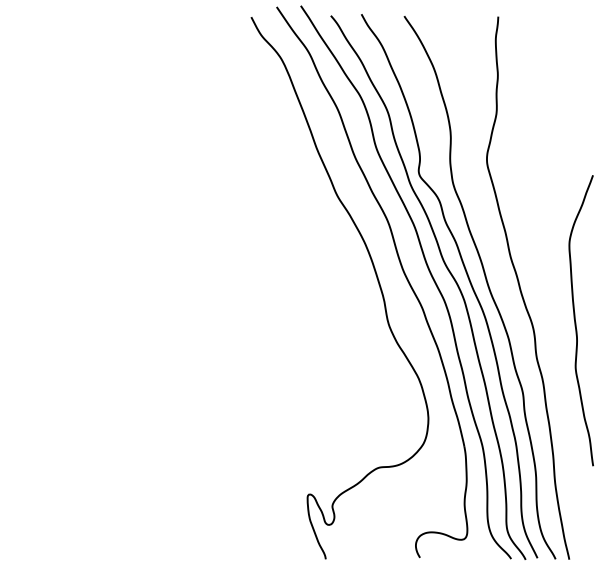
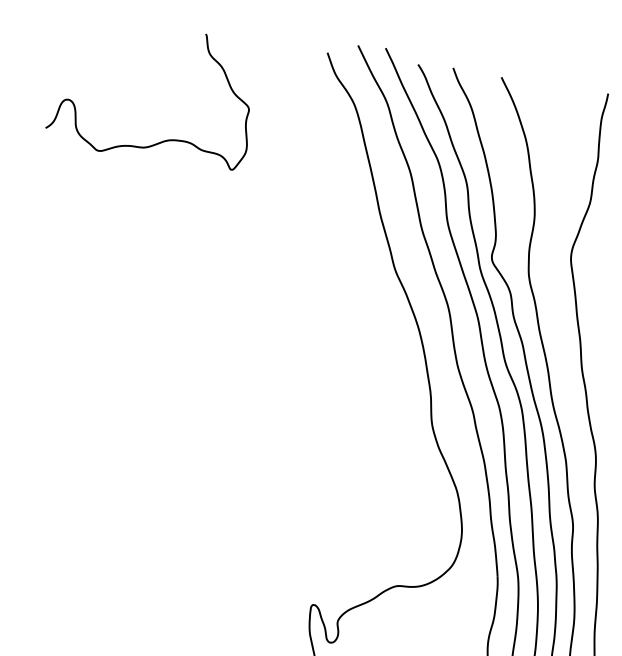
curve: (123, 112) -> (166, 139), added

